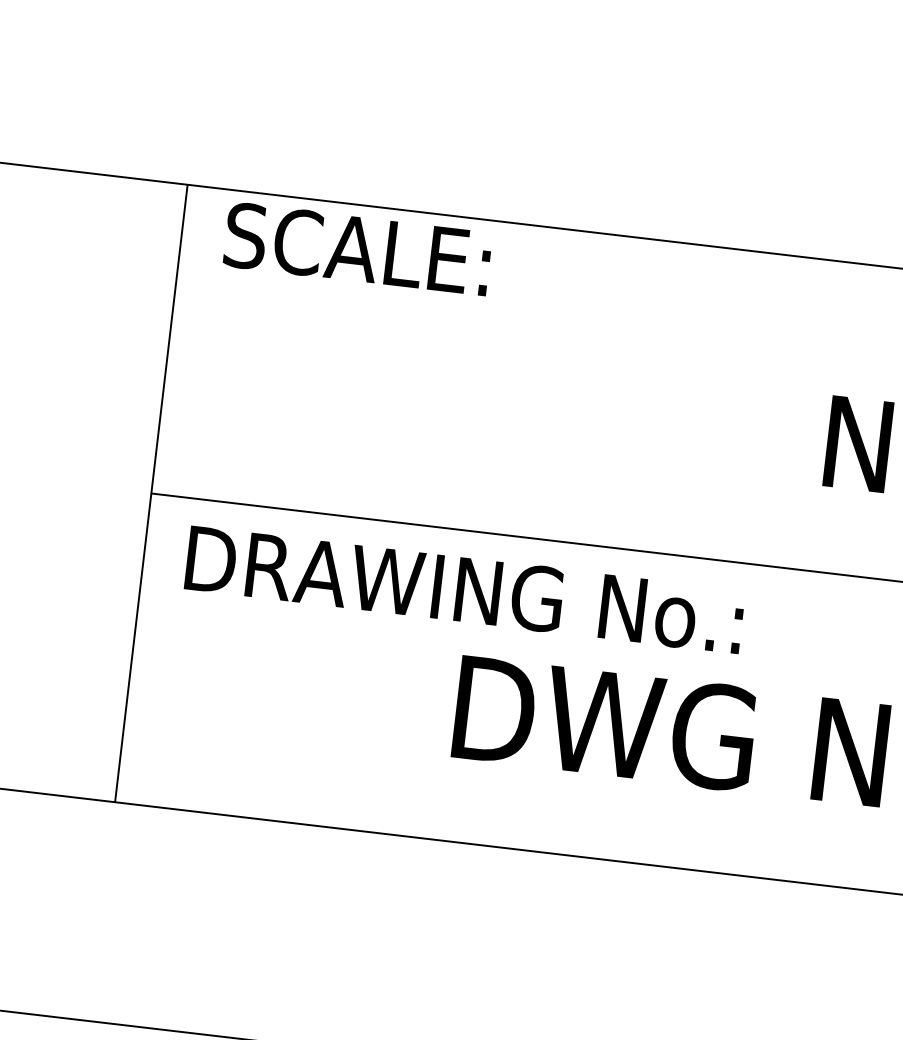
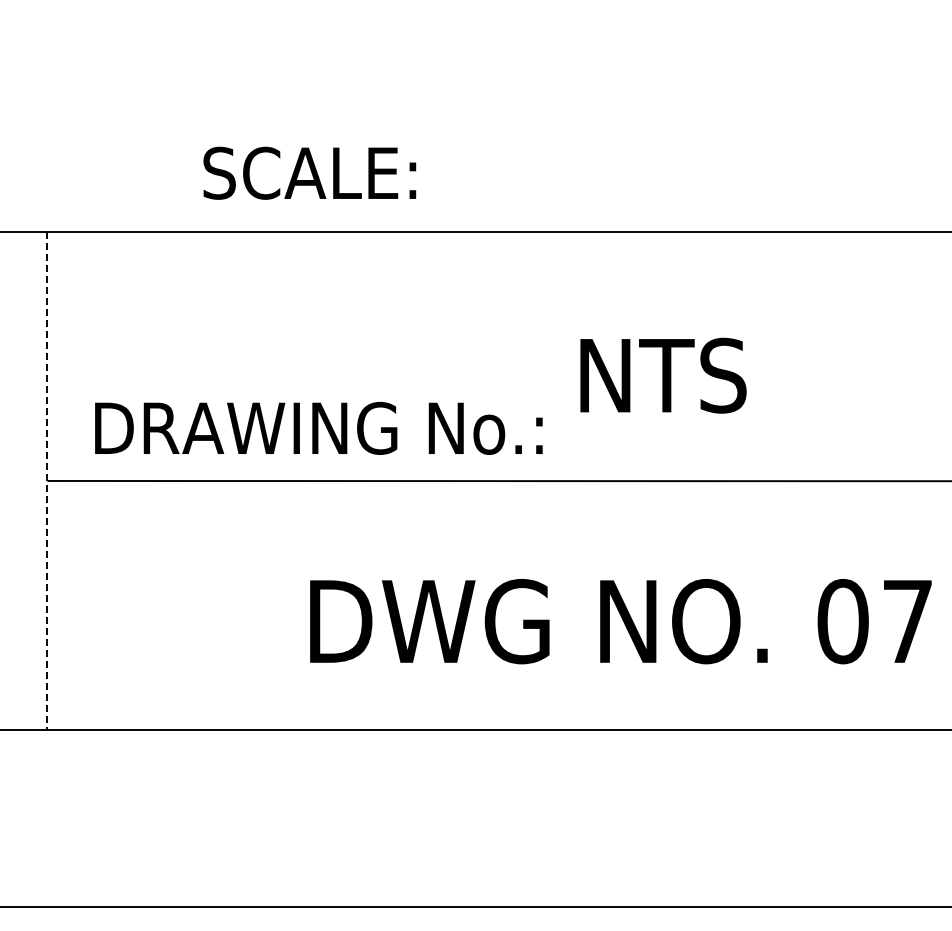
text: (357, 248) -> (309, 172), moved
line: (151, 494) -> (47, 481), solid -> dashed
text: (464, 588) -> (318, 427), moved

